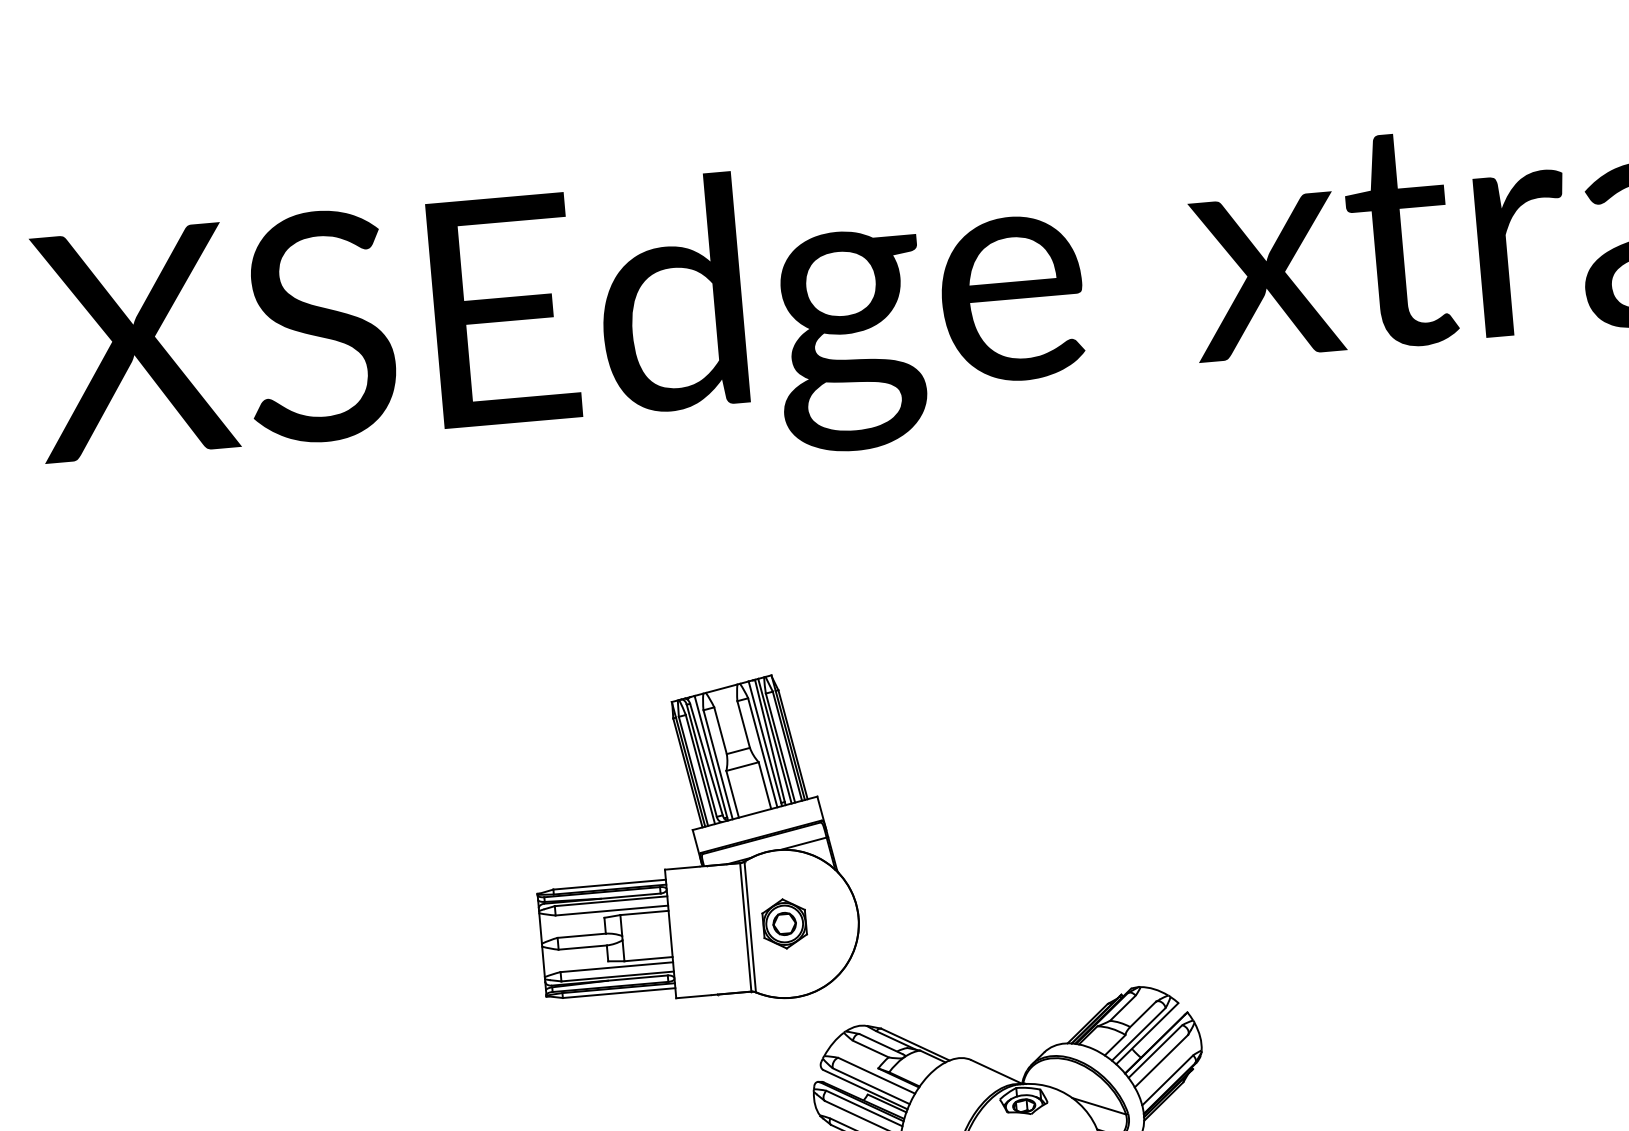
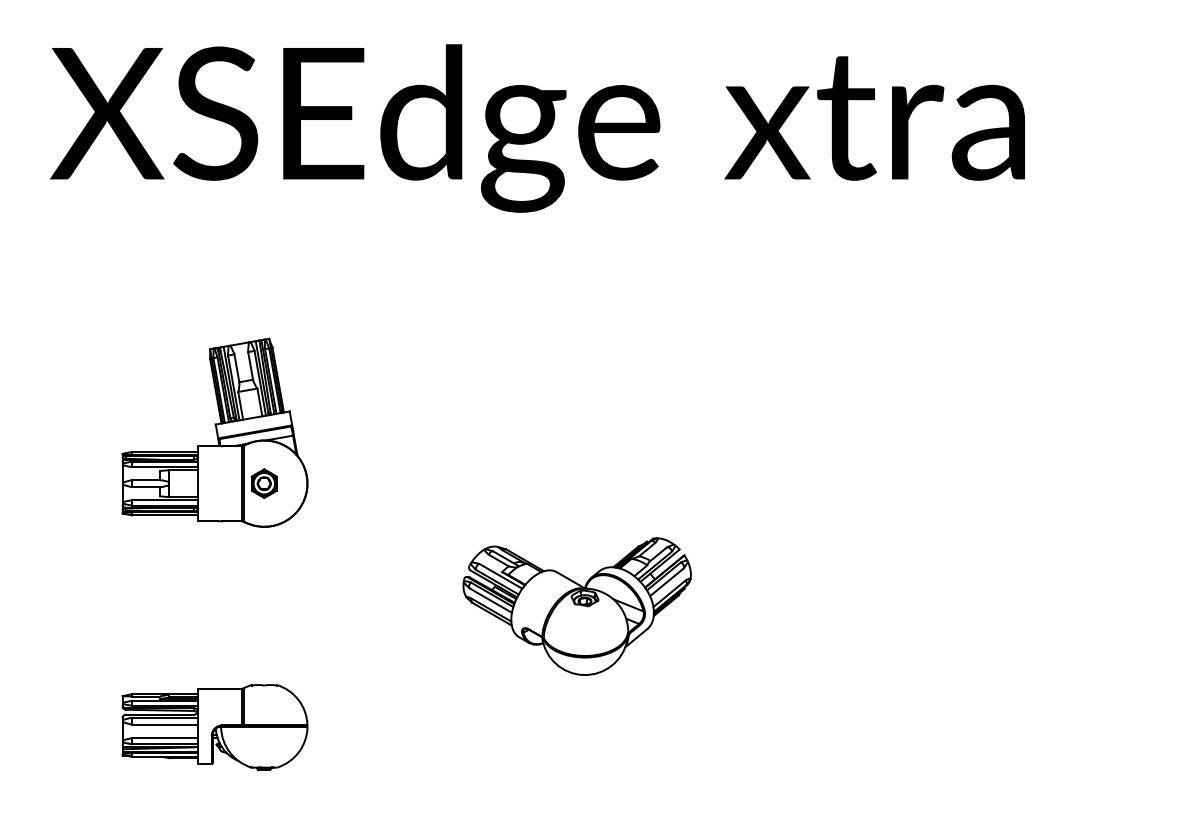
part: (691, 843) -> (214, 432), moved

